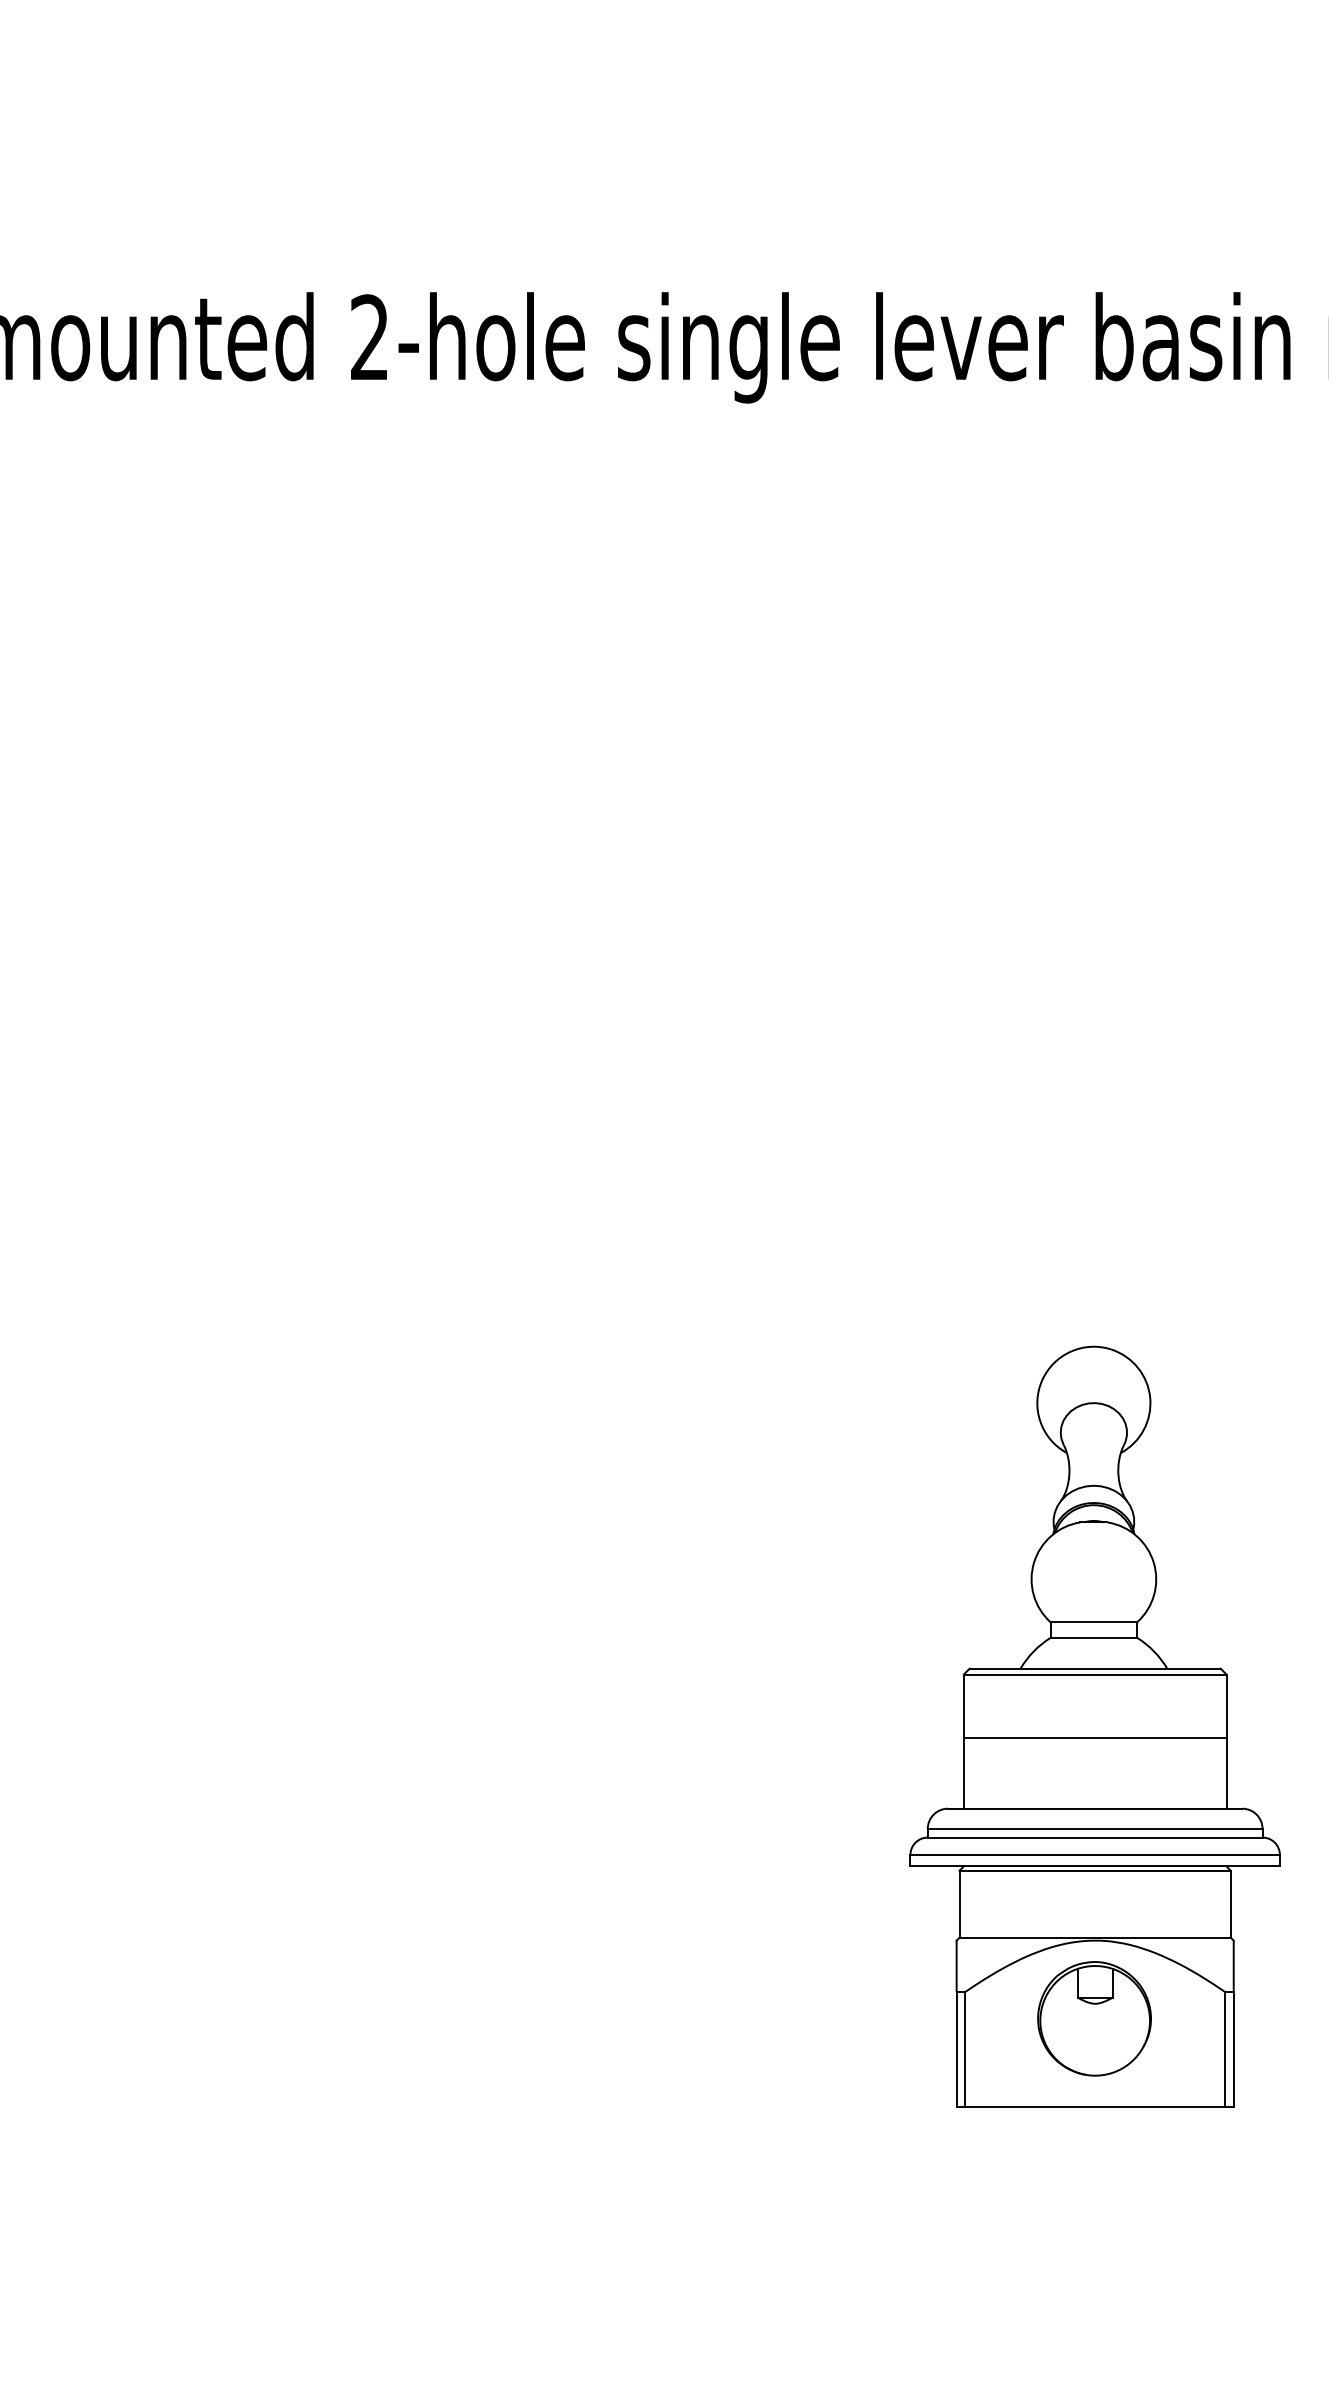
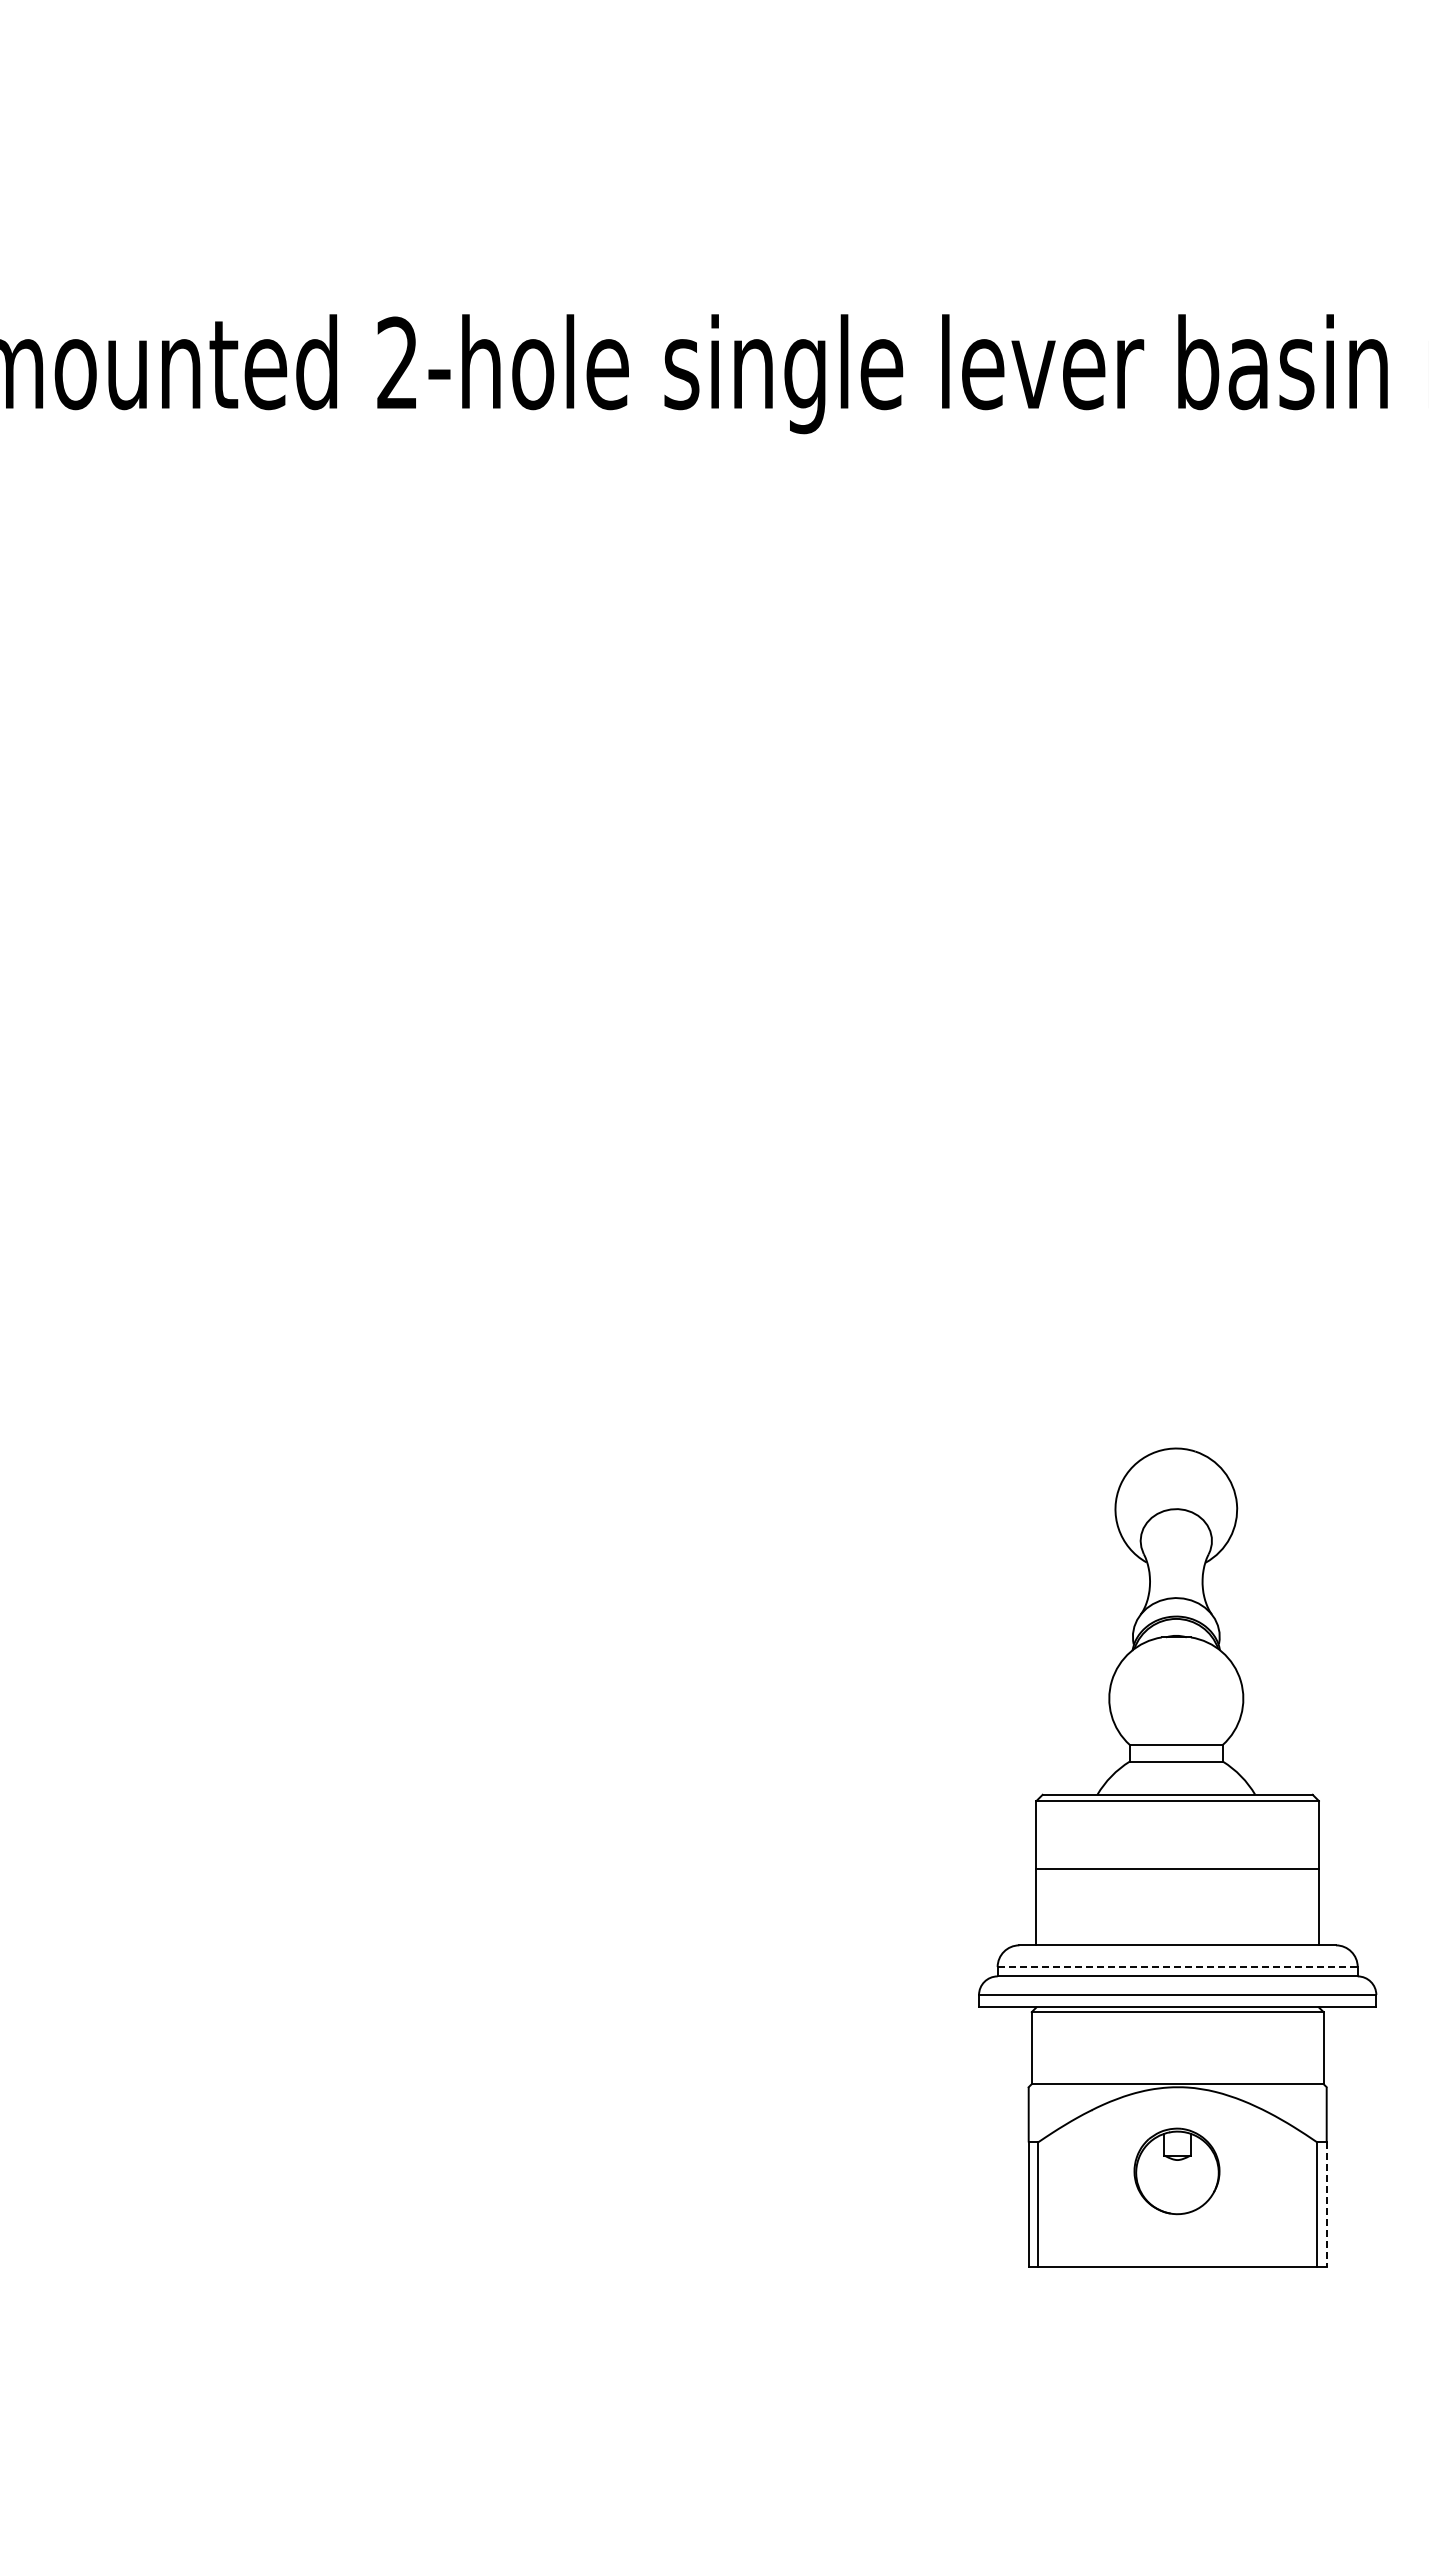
line: (1095, 1829) -> (1178, 1967), solid -> dashed
part: (1094, 2018) -> (1176, 2171), size x0.7
line: (1233, 2050) -> (1326, 2205), solid -> dashed

